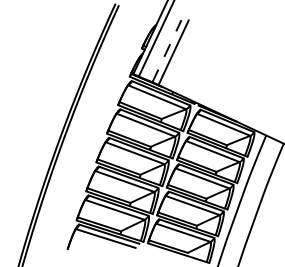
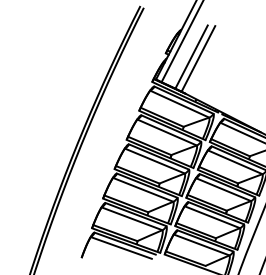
line: (167, 50) -> (192, 56), dashed -> solid

